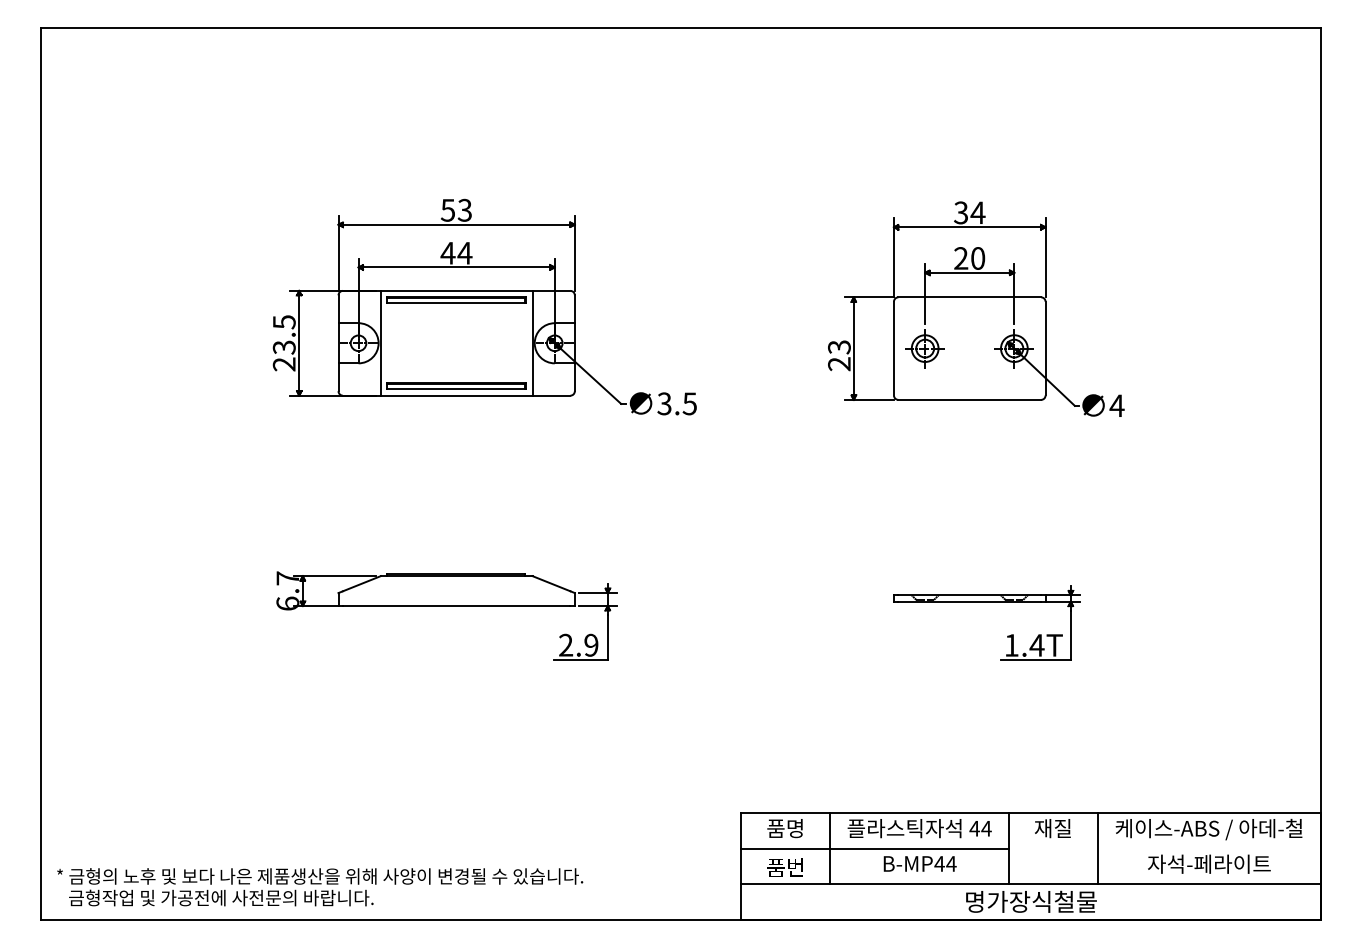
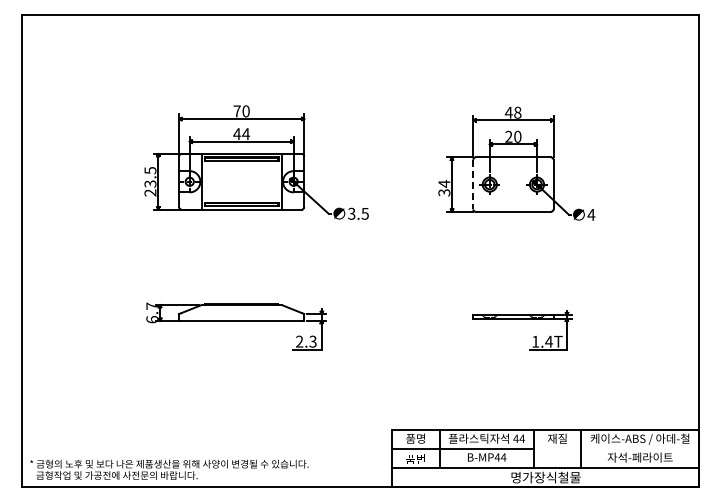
text: (456, 210) -> (241, 111), 53 -> 70
text: (968, 212) -> (512, 112), 34 -> 48
line: (894, 348) -> (473, 184), solid -> dashed
text: (839, 354) -> (444, 187), 23 -> 34
text: (590, 644) -> (312, 341), 2.9 -> 2.3

